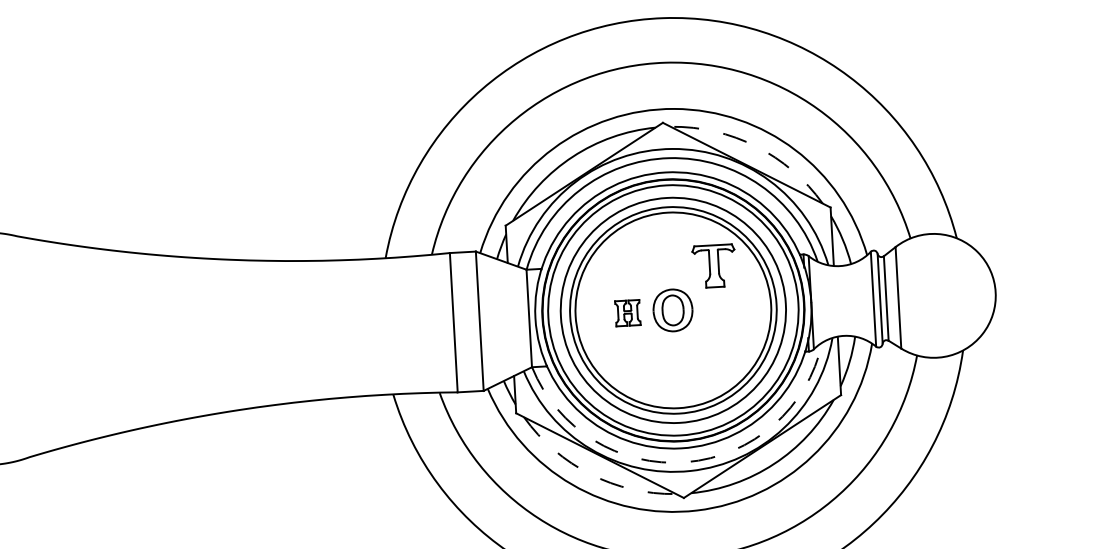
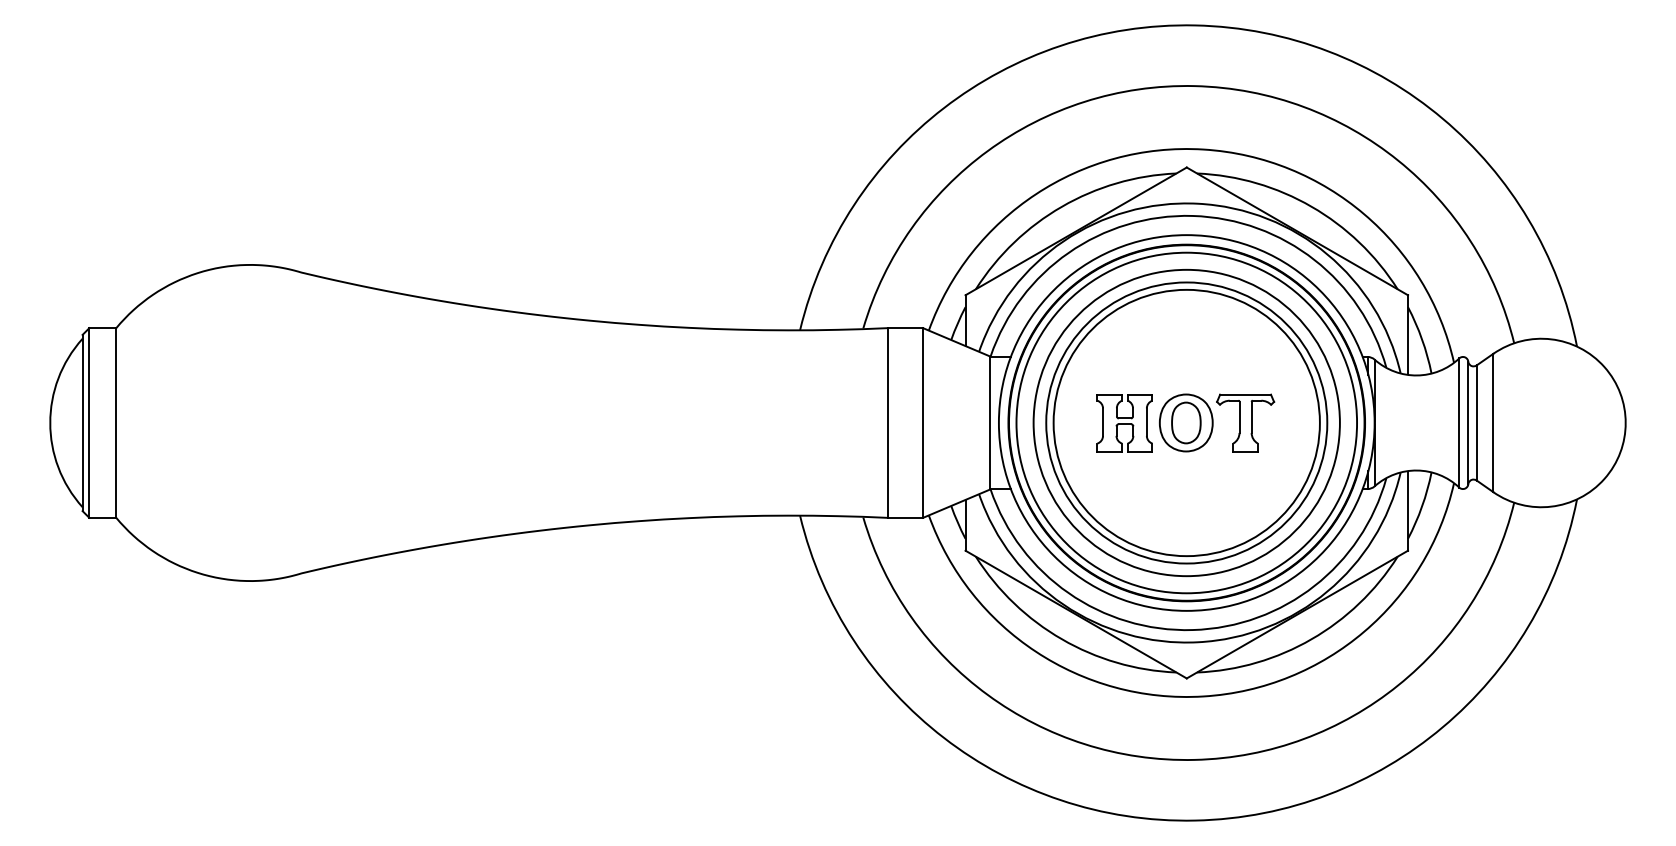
arc: (756, 146) -> (1311, 206), dashed -> solid
part: (714, 265) -> (1245, 422), moved
part: (627, 313) -> (1124, 423), size x1.67
arc: (686, 462) -> (1192, 630), dashed -> solid
arc: (590, 474) -> (1061, 639), dashed -> solid

